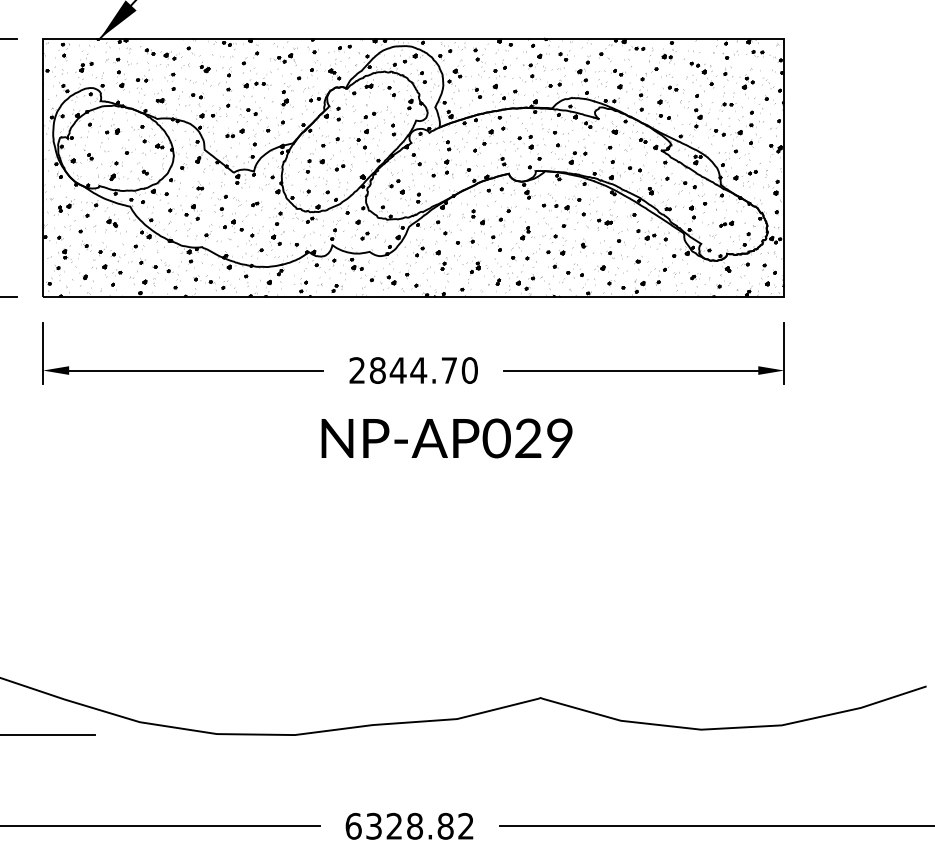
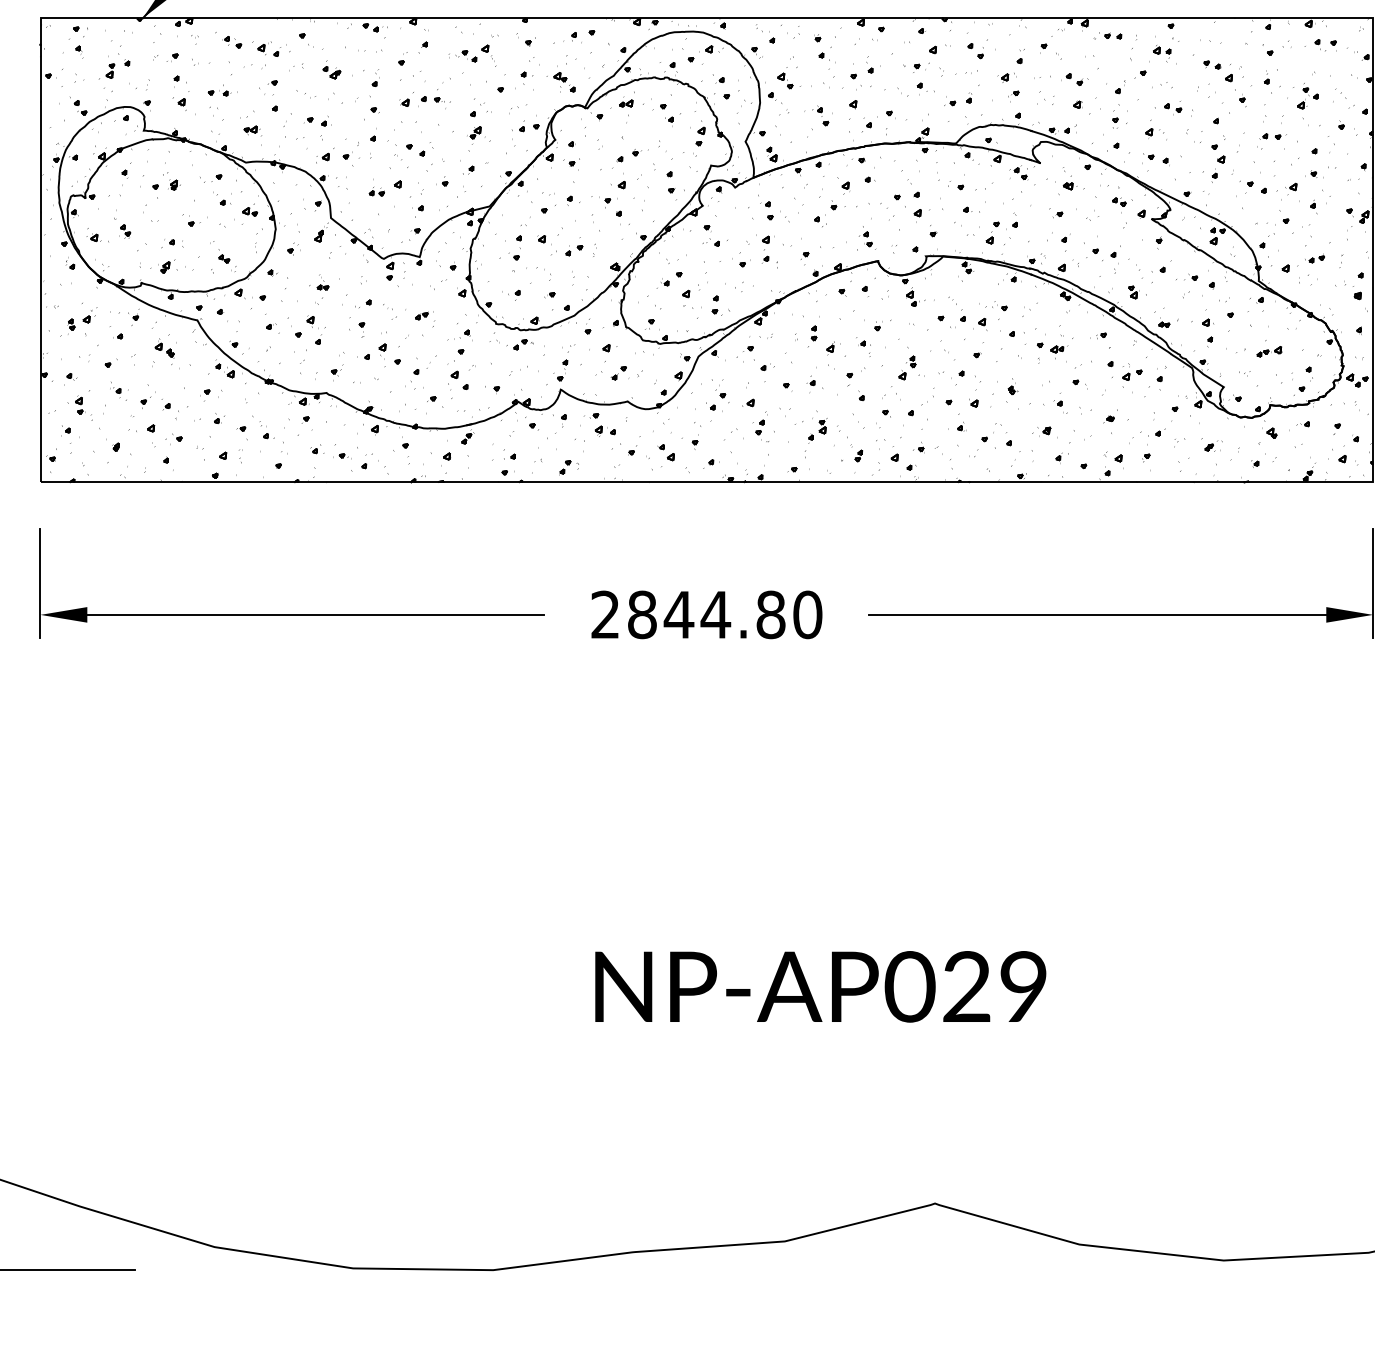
text: (449, 370) -> (771, 614), 2844.70 -> 2844.80
text: (446, 438) -> (819, 986), moved

